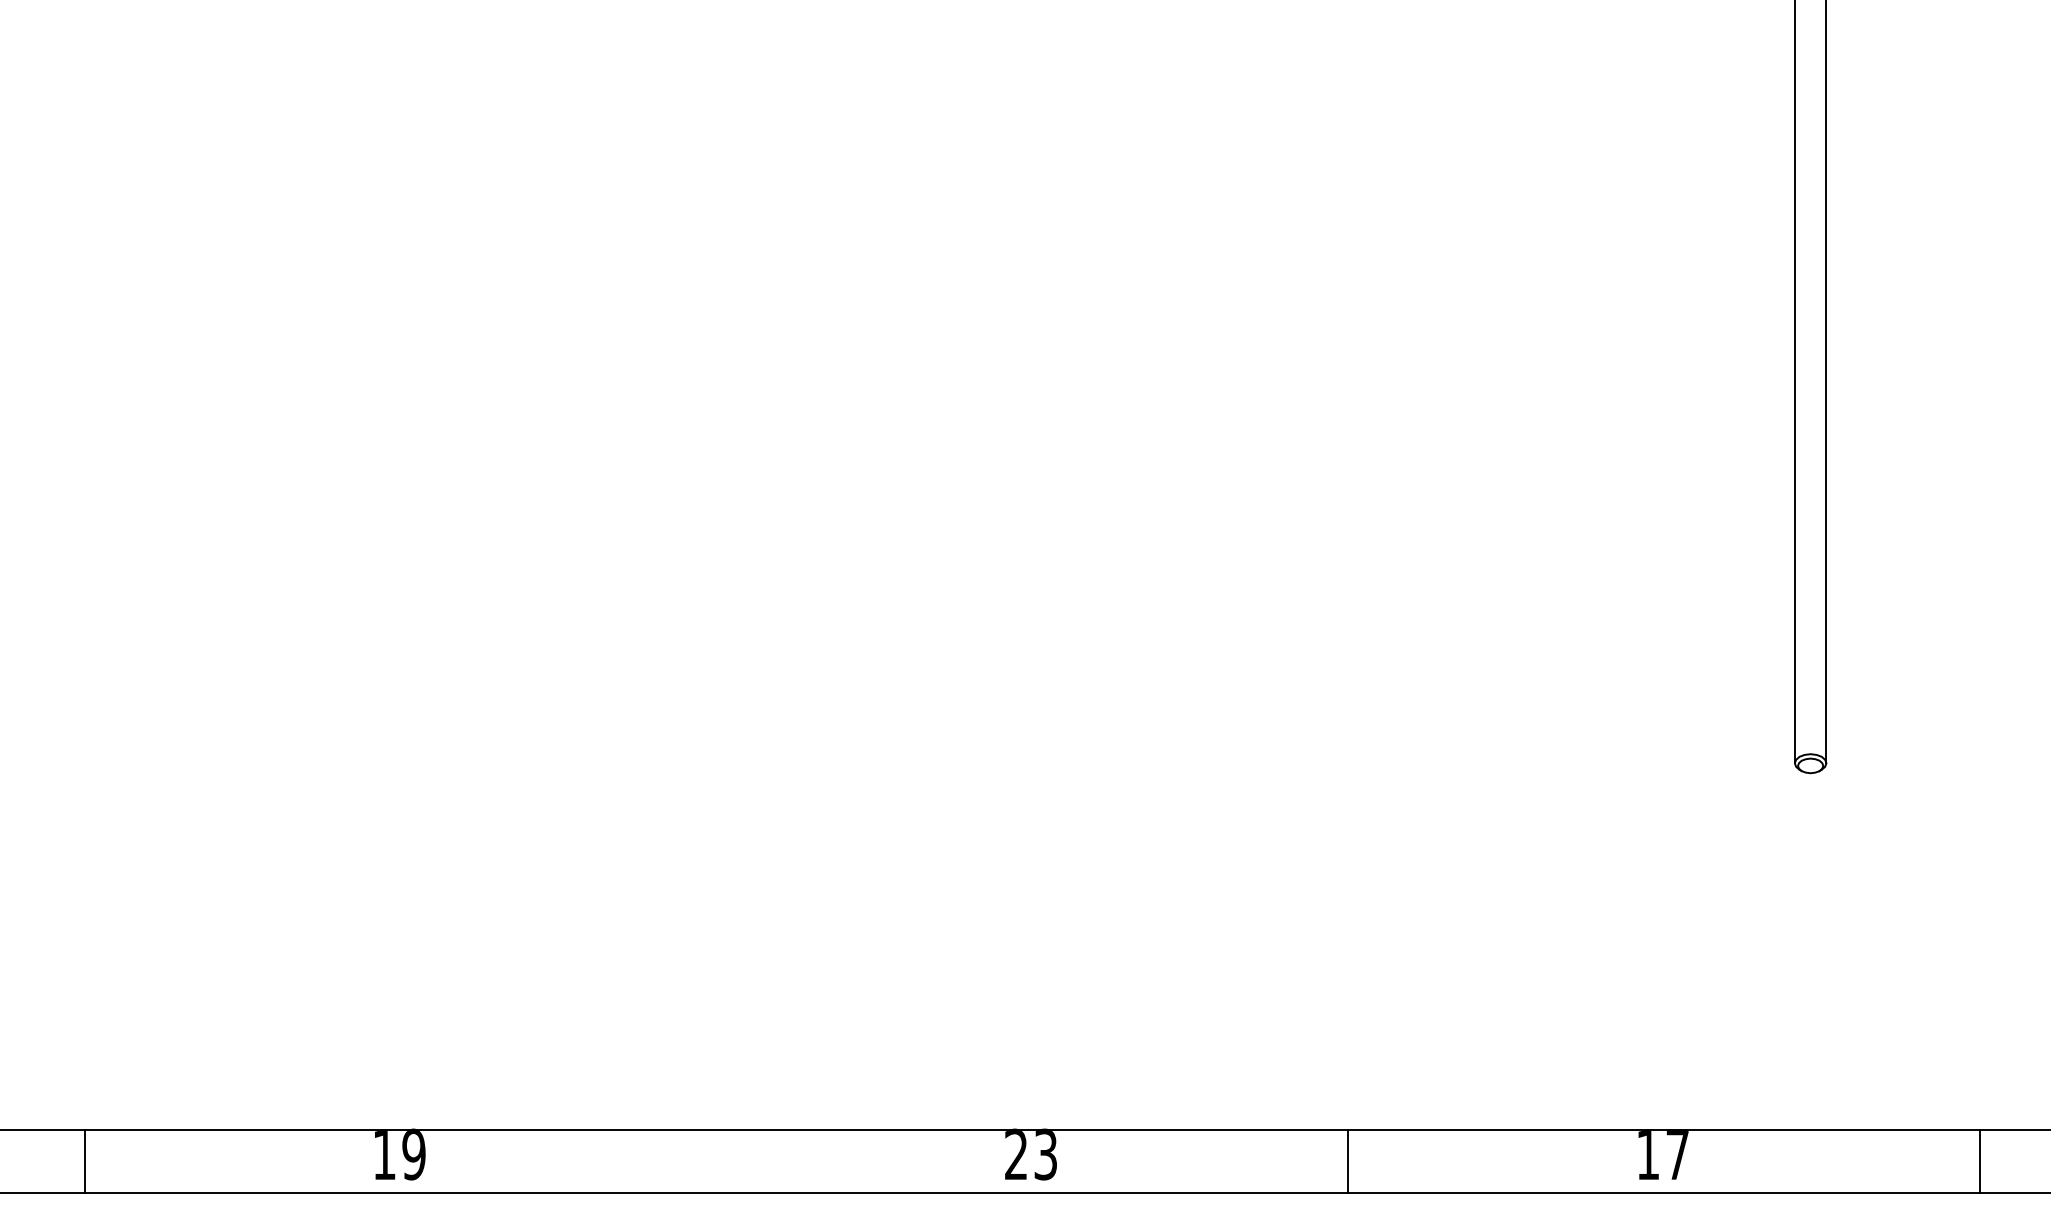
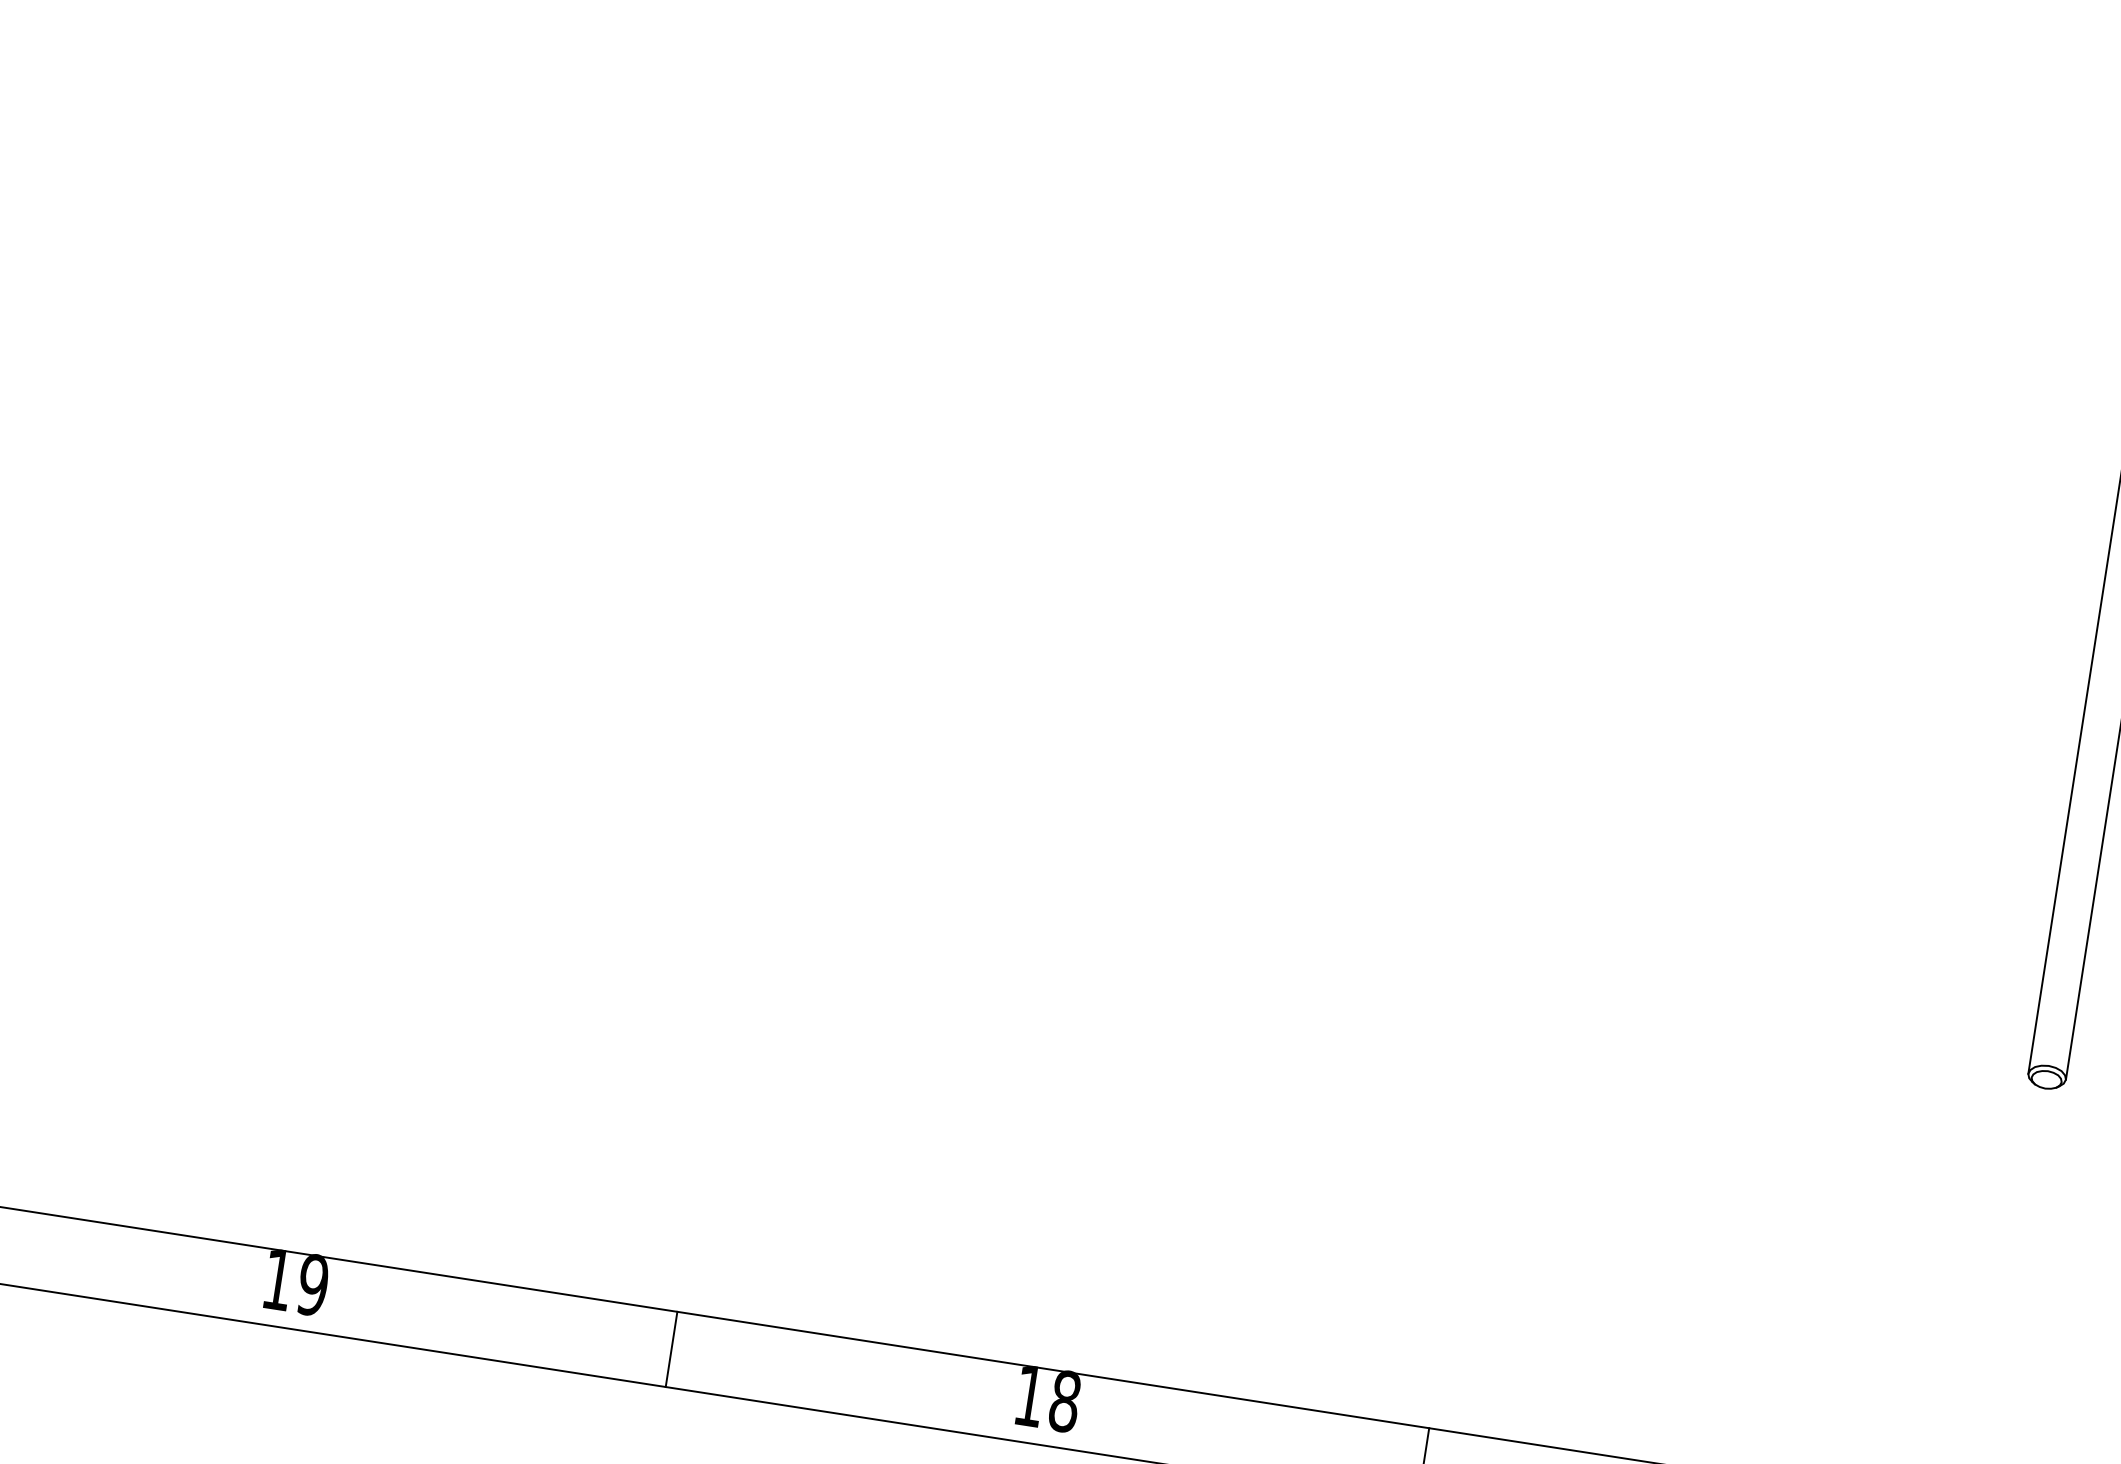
text: (1031, 1154) -> (1047, 1398), 23 -> 18
line: (716, 1161) -> (671, 1349), added

